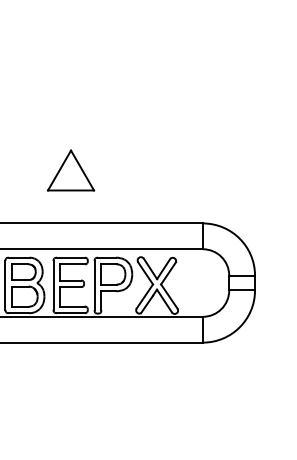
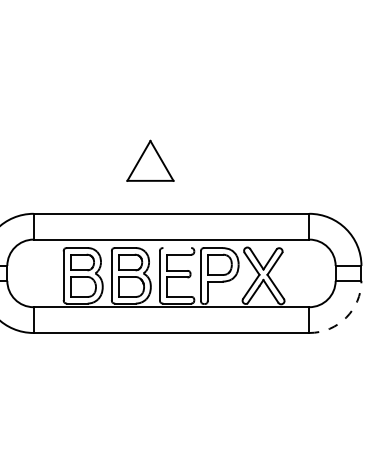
part: (71, 170) -> (150, 160), moved
line: (71, 258) -> (177, 248), removed
arc: (240, 327) -> (346, 317), solid -> dashed

